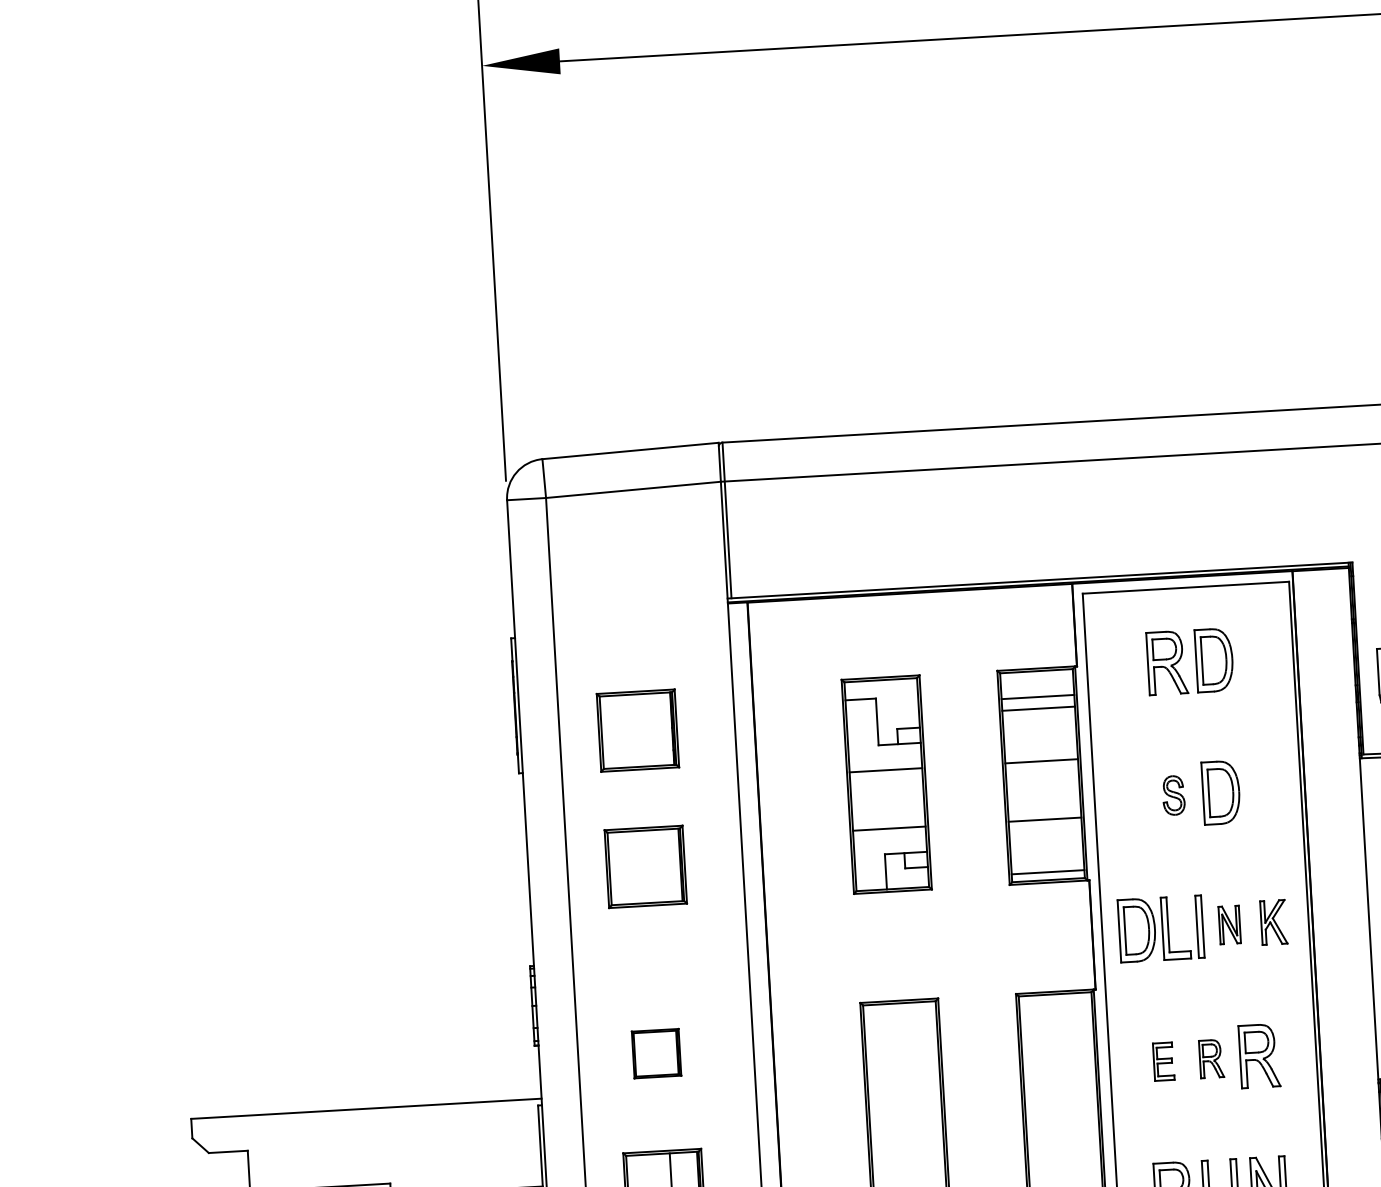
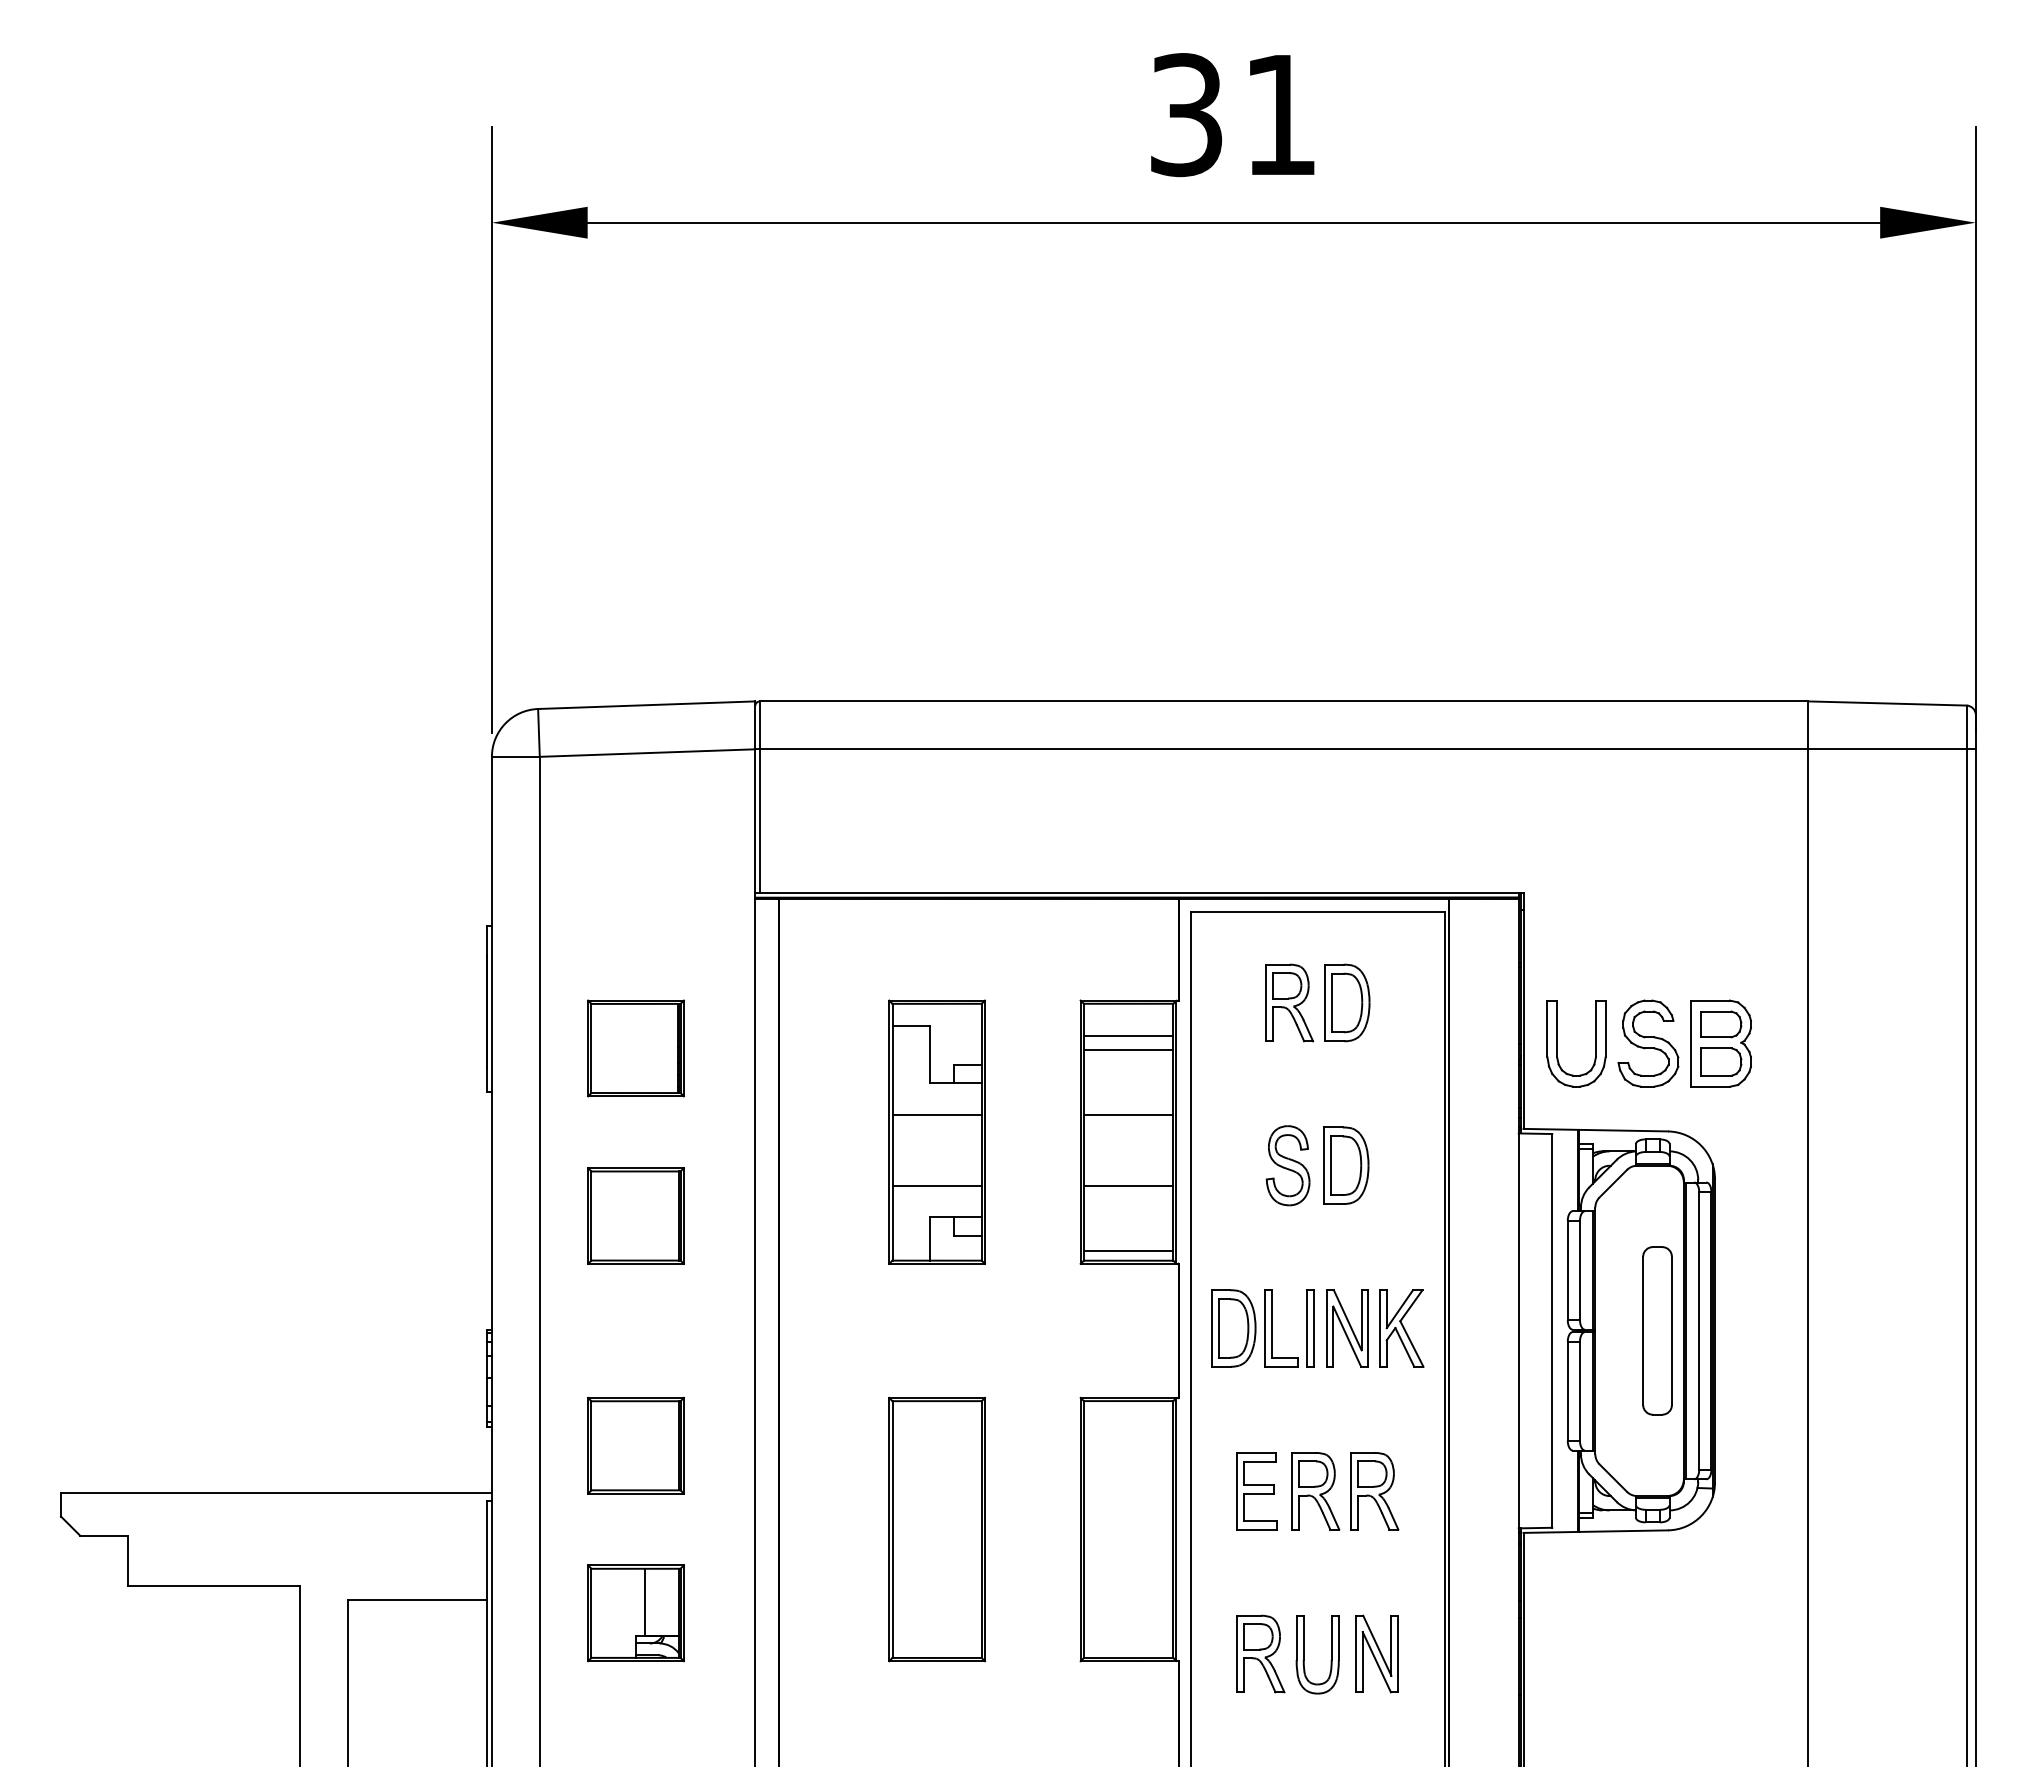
part: (1173, 795) -> (1287, 1165), size x1.67
part: (1273, 922) -> (1401, 1328), size x1.43
part: (1229, 925) -> (1347, 1328), size x1.67
part: (656, 1053) -> (635, 1445), size x1.67
part: (1211, 1059) -> (1315, 1491), size x1.67
part: (1163, 1061) -> (1256, 1491), size x1.67

